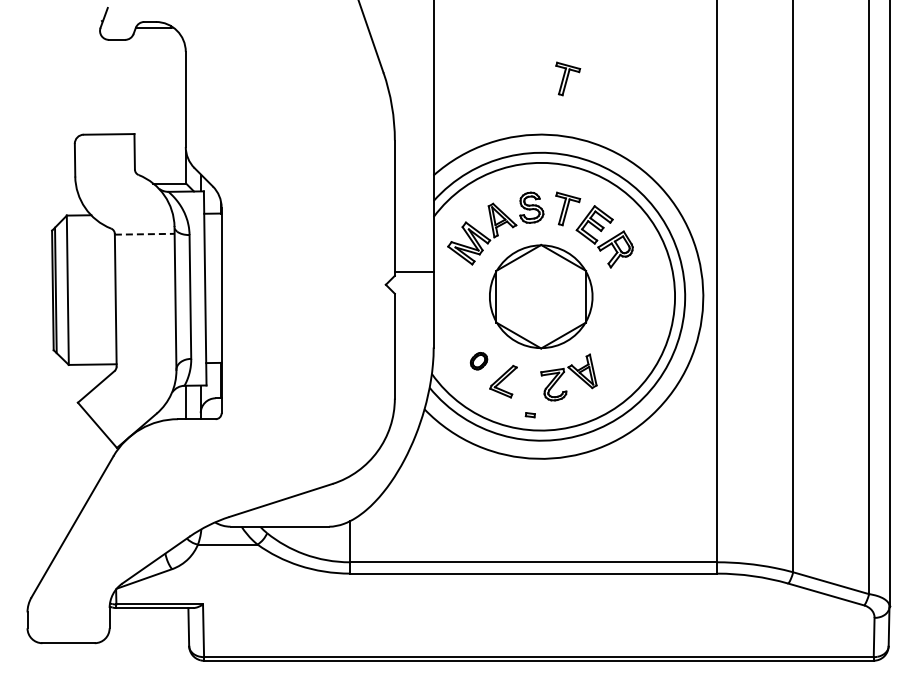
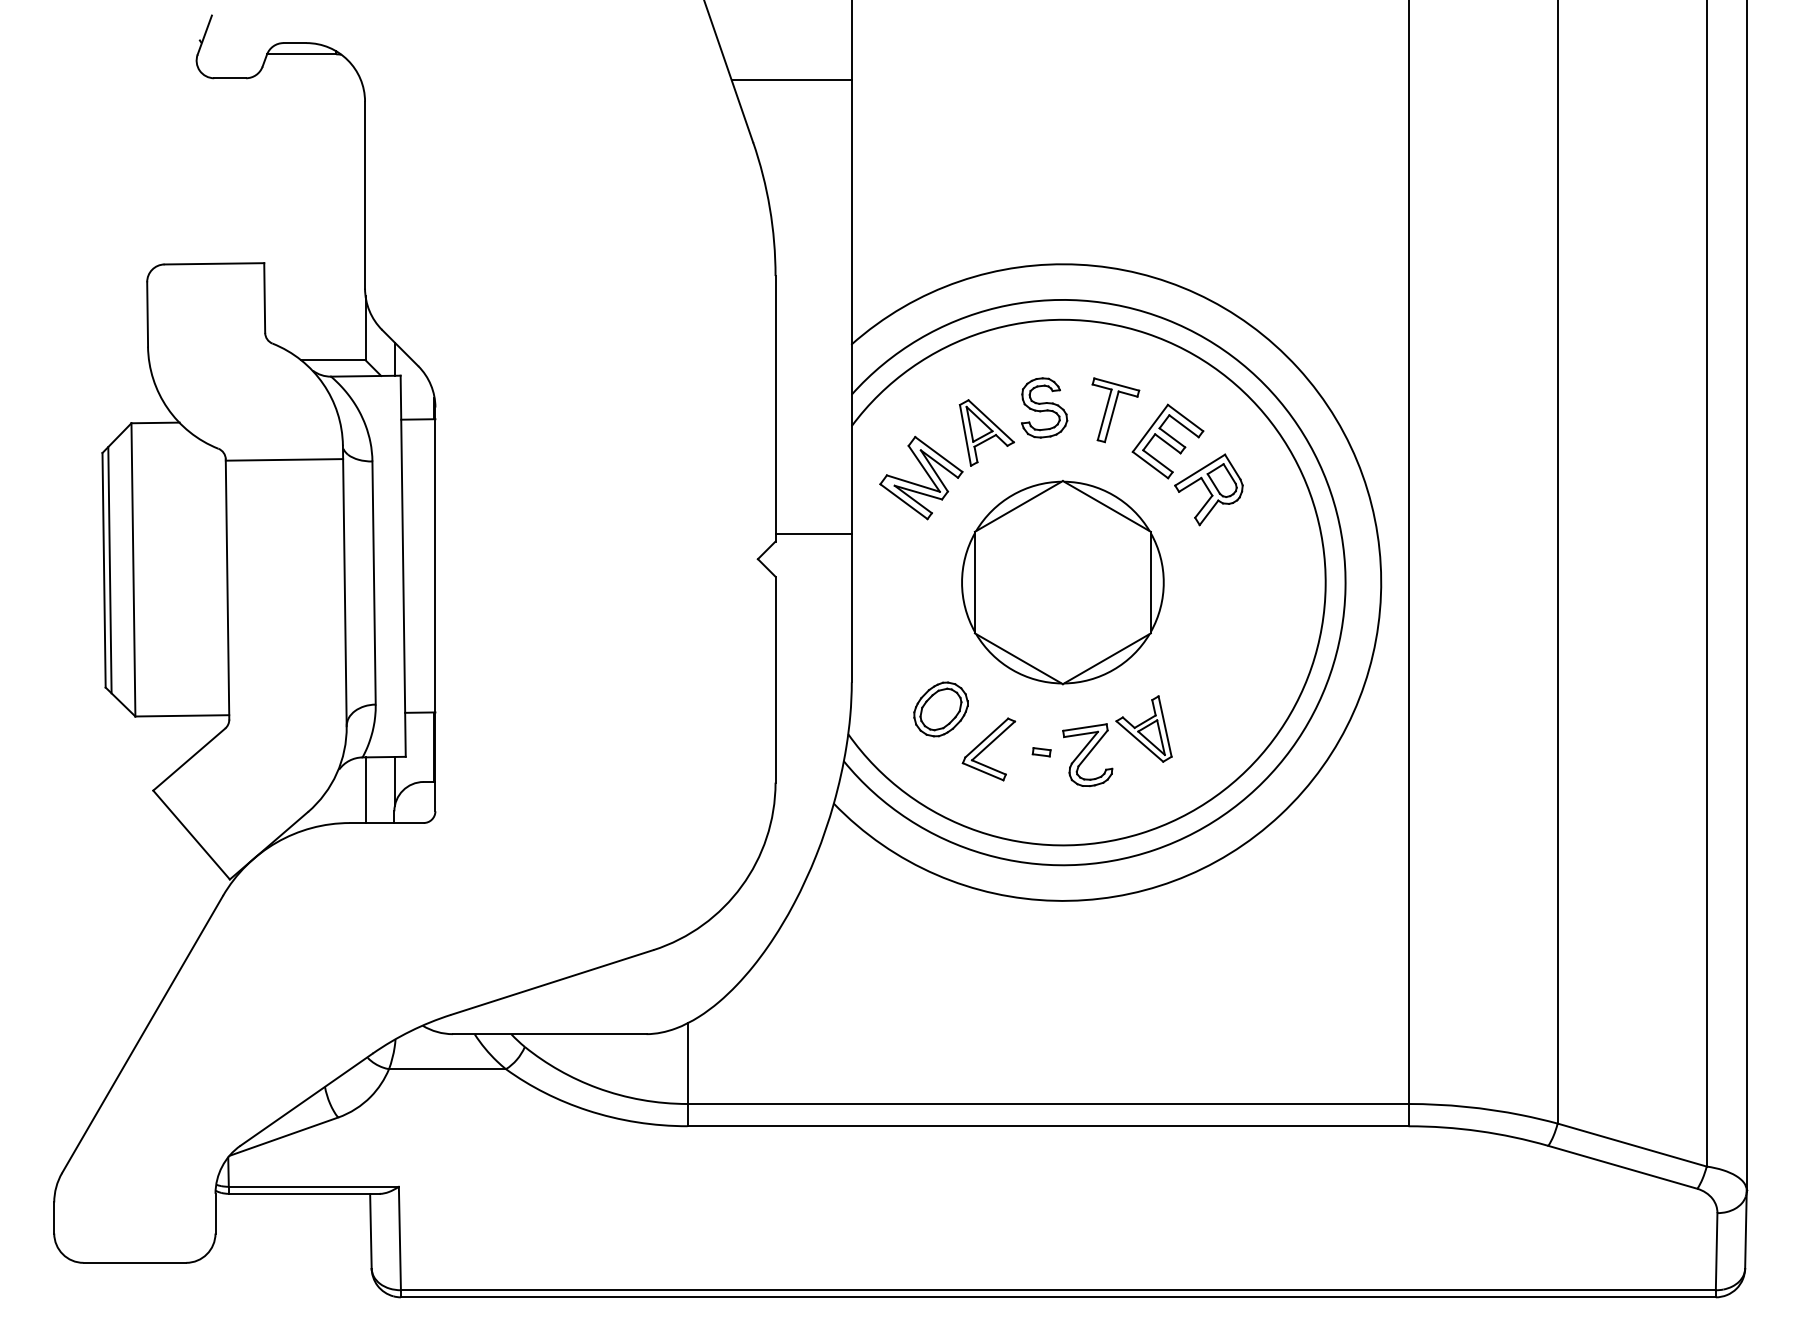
line: (402, 40) -> (790, 79), added
part: (568, 78) -> (1116, 154), removed
line: (144, 234) -> (283, 460), dashed -> solid
part: (478, 360) -> (939, 707), size x1.67
part: (529, 415) -> (1039, 752), moved

